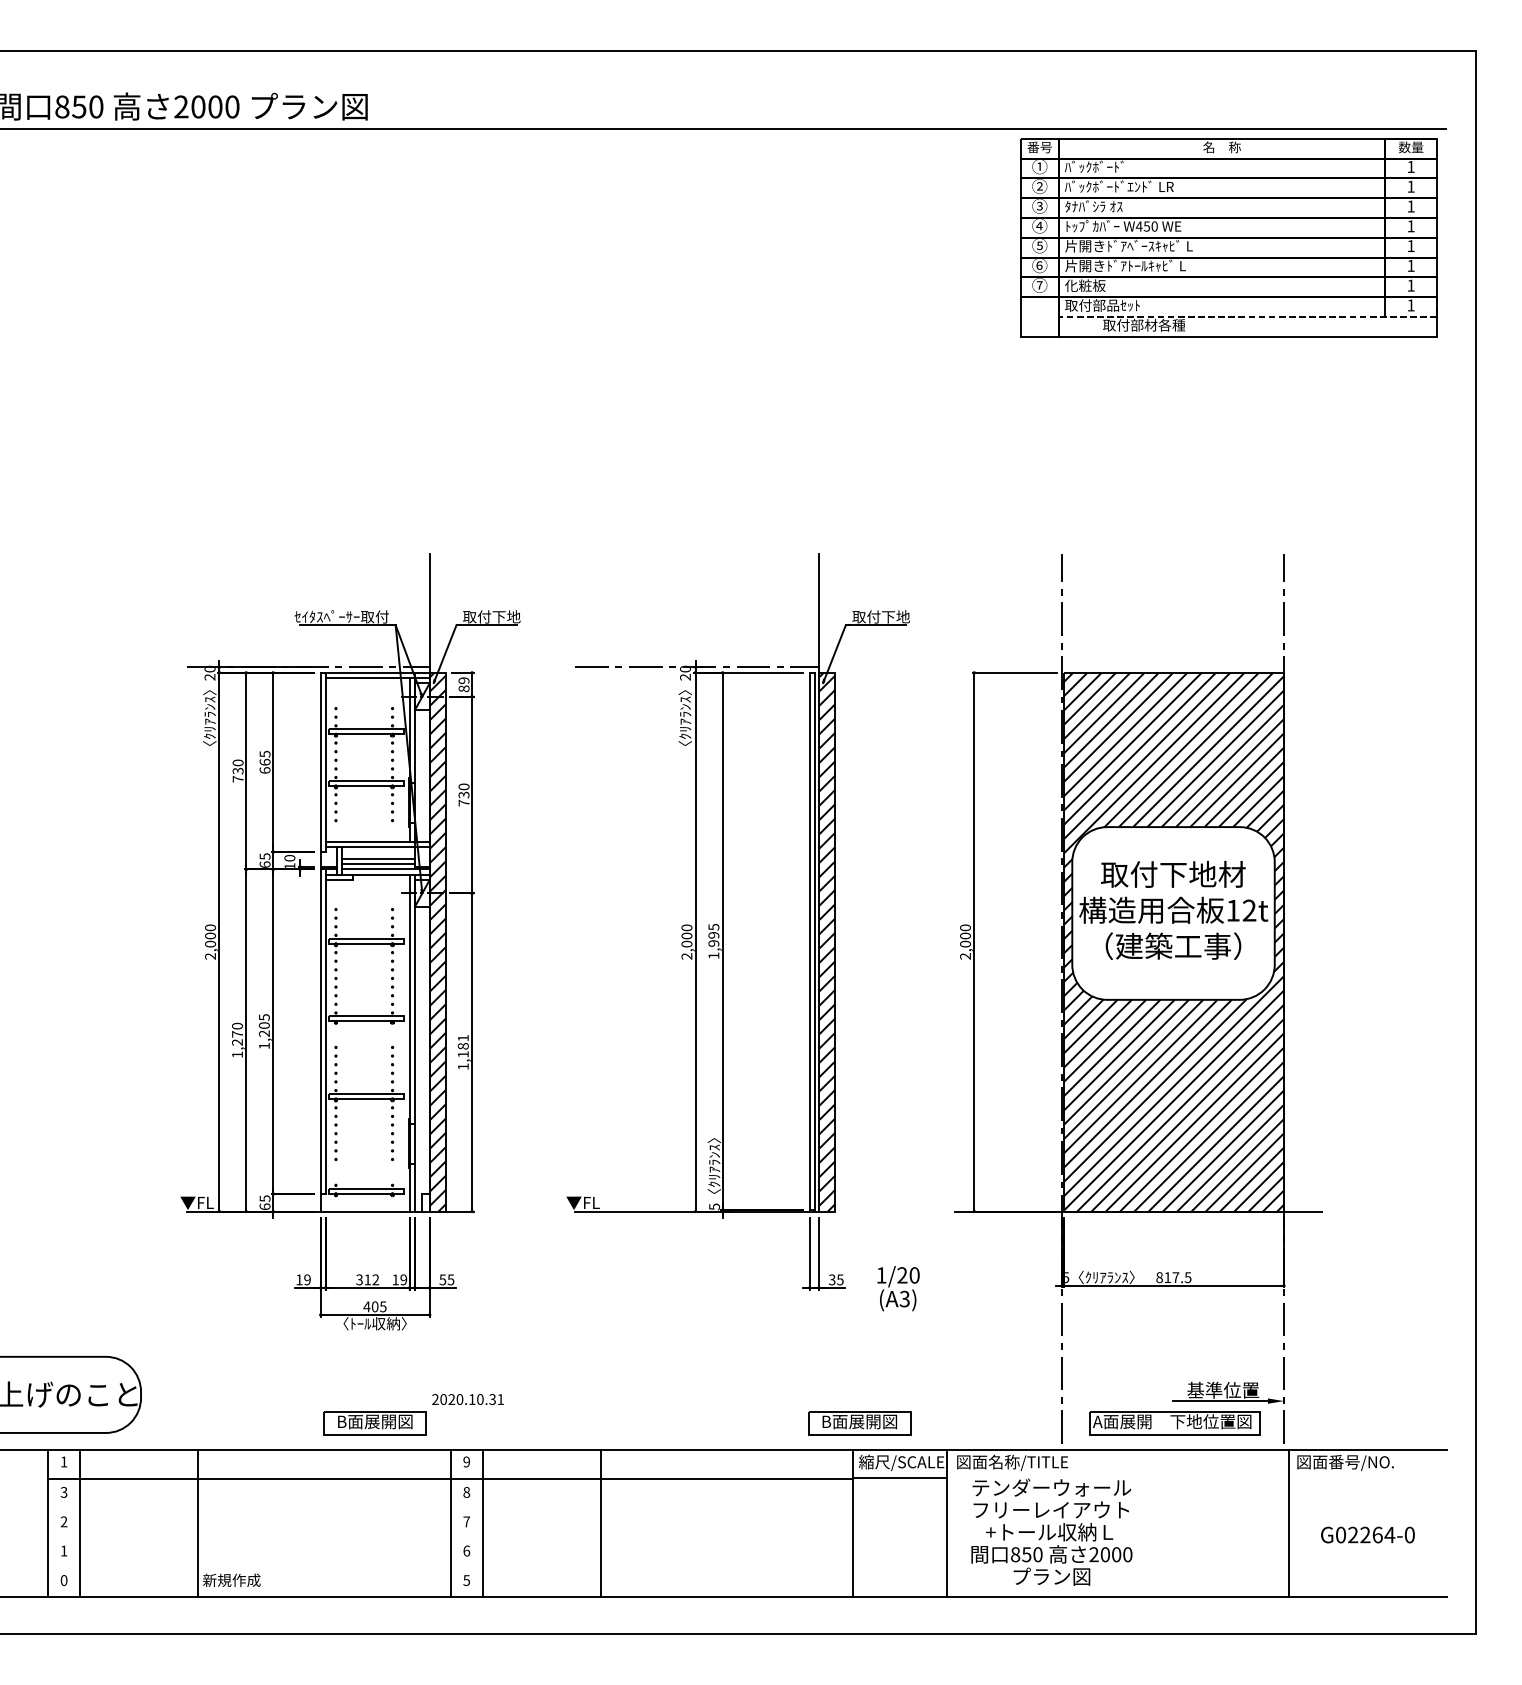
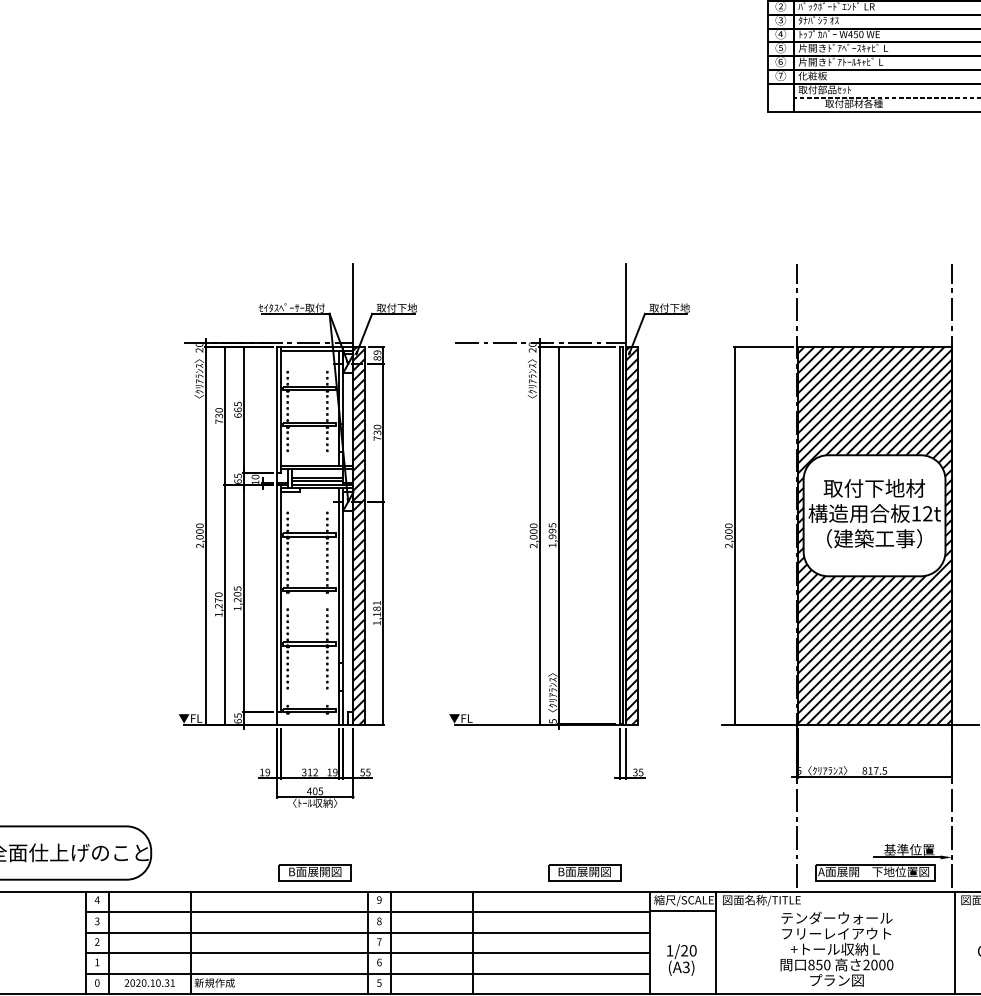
text: (898, 1288) -> (681, 959), moved
text: (467, 1399) -> (149, 983), moved
part: (859, 1423) -> (584, 873), moved
text: (63, 1461) -> (96, 899), 1 -> 4
line: (450, 1508) -> (368, 932), added
text: (1051, 1531) -> (836, 948), moved
line: (450, 1537) -> (368, 952), added
line: (450, 1567) -> (368, 973), added

